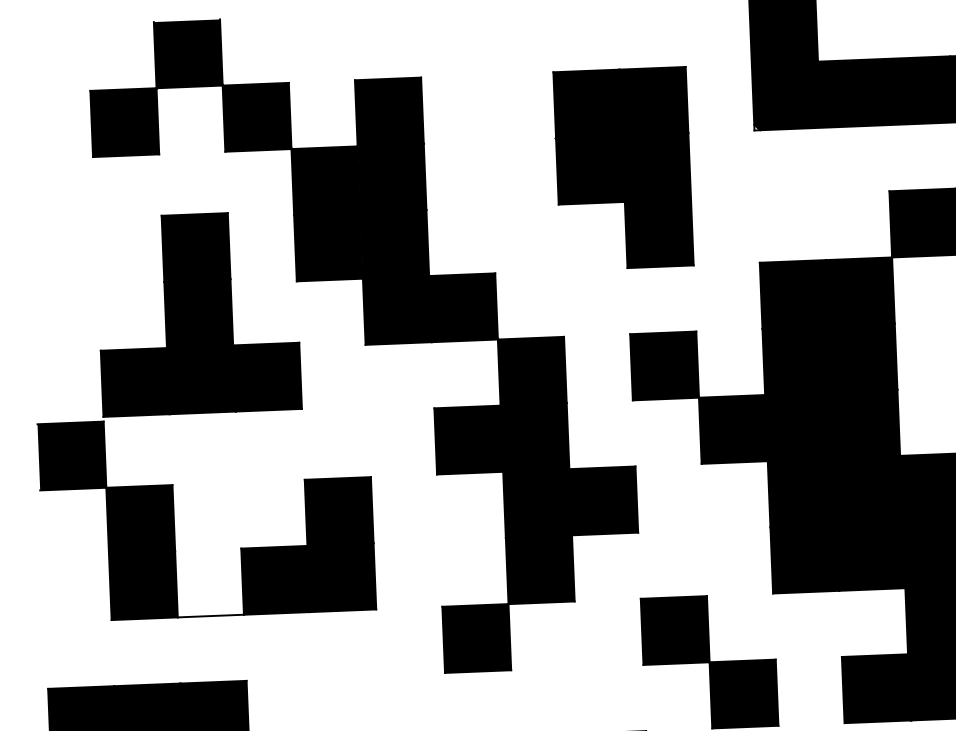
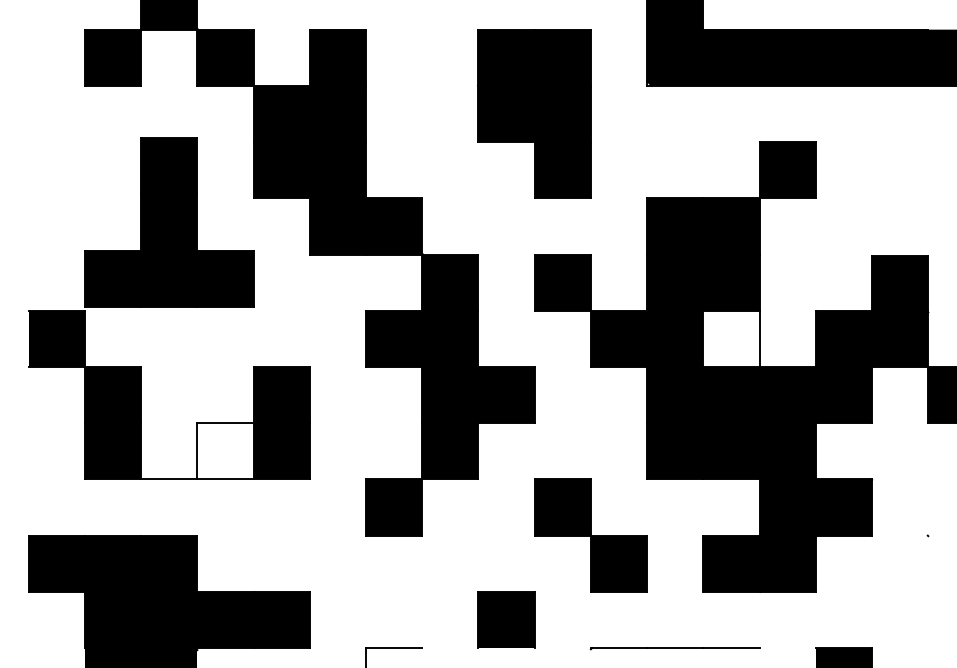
fill: (865, 423) -> (731, 338), removed
fill: (275, 580) -> (225, 451), removed

